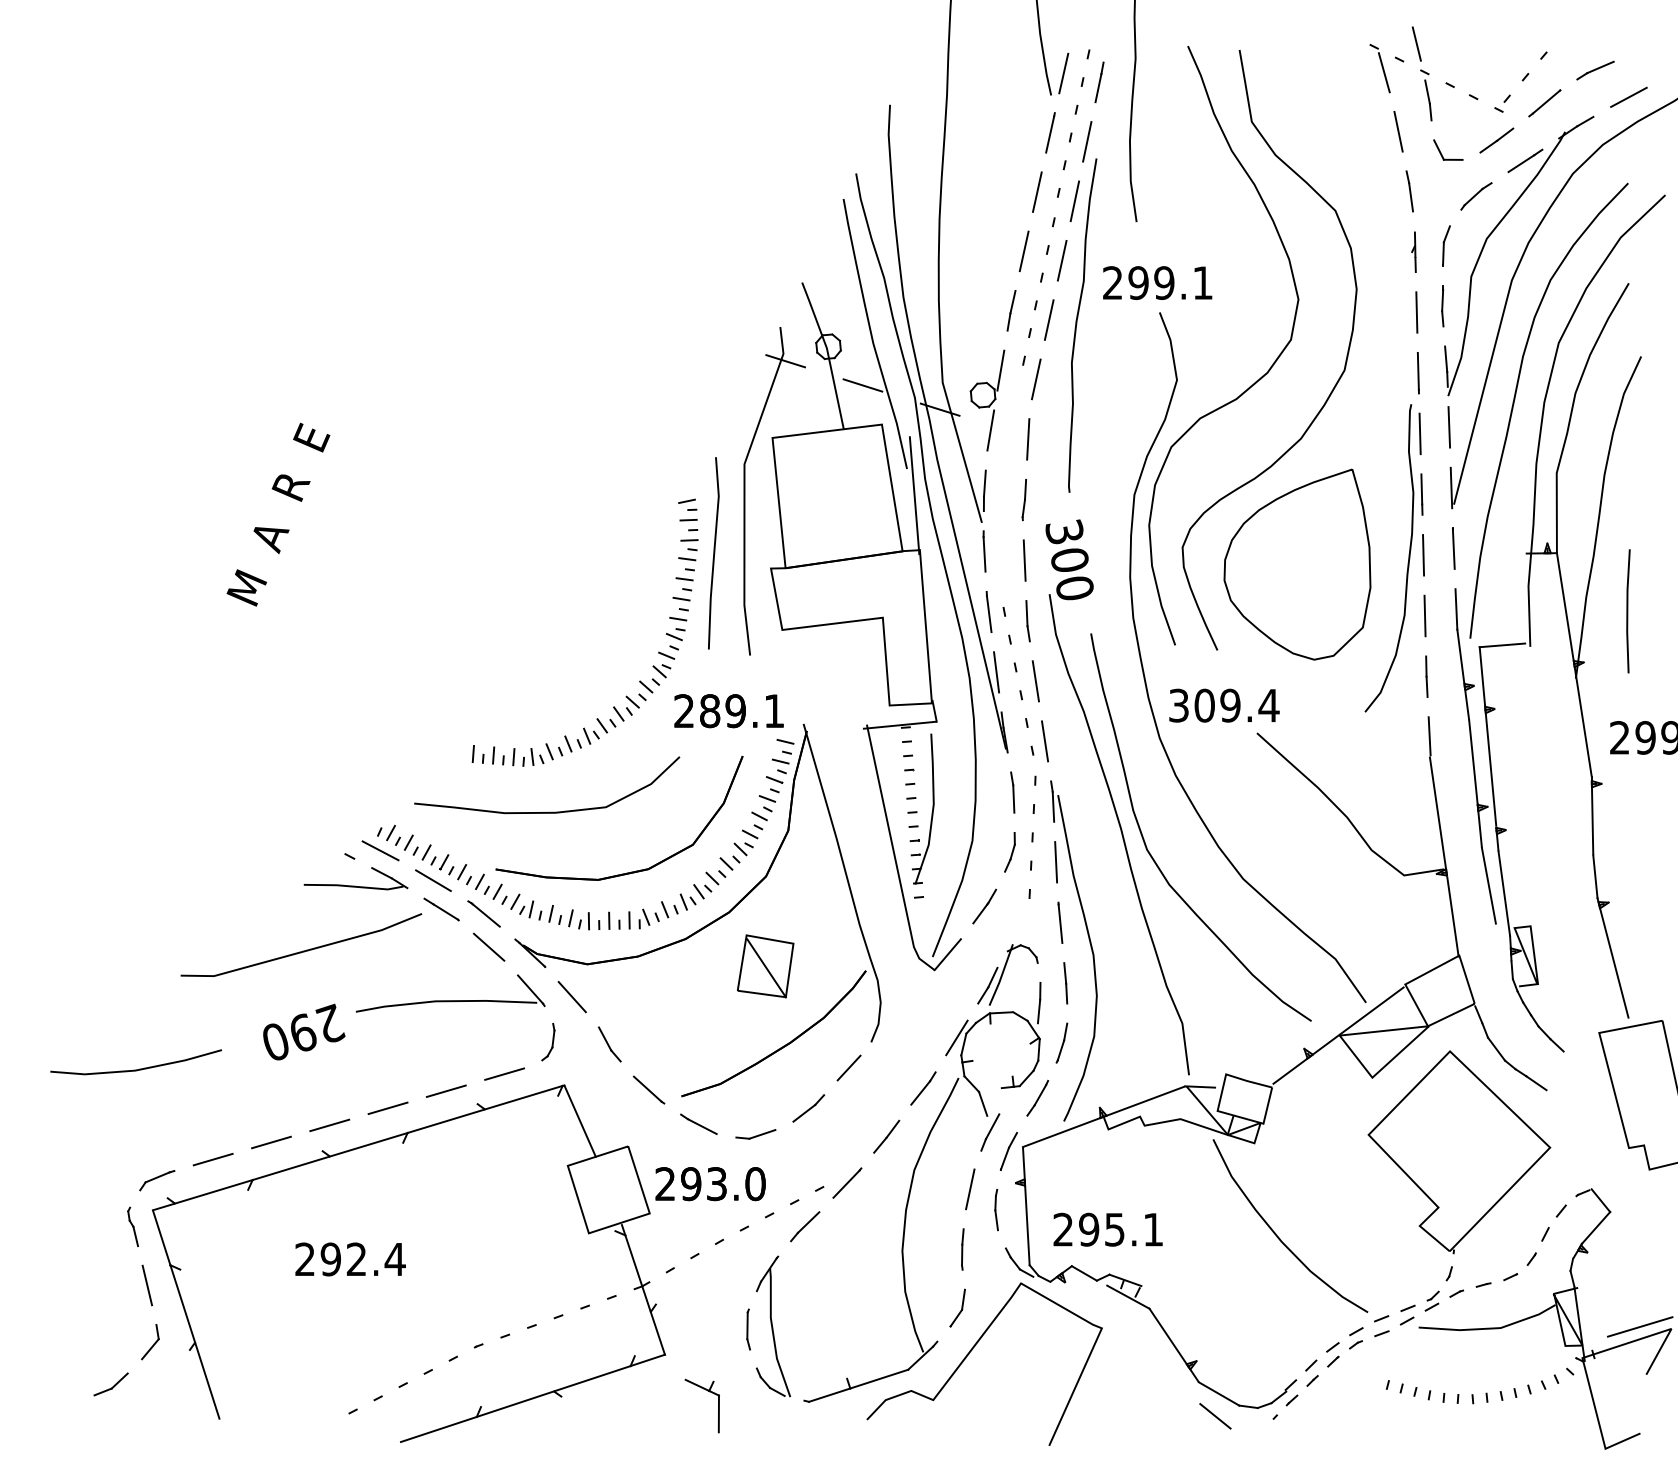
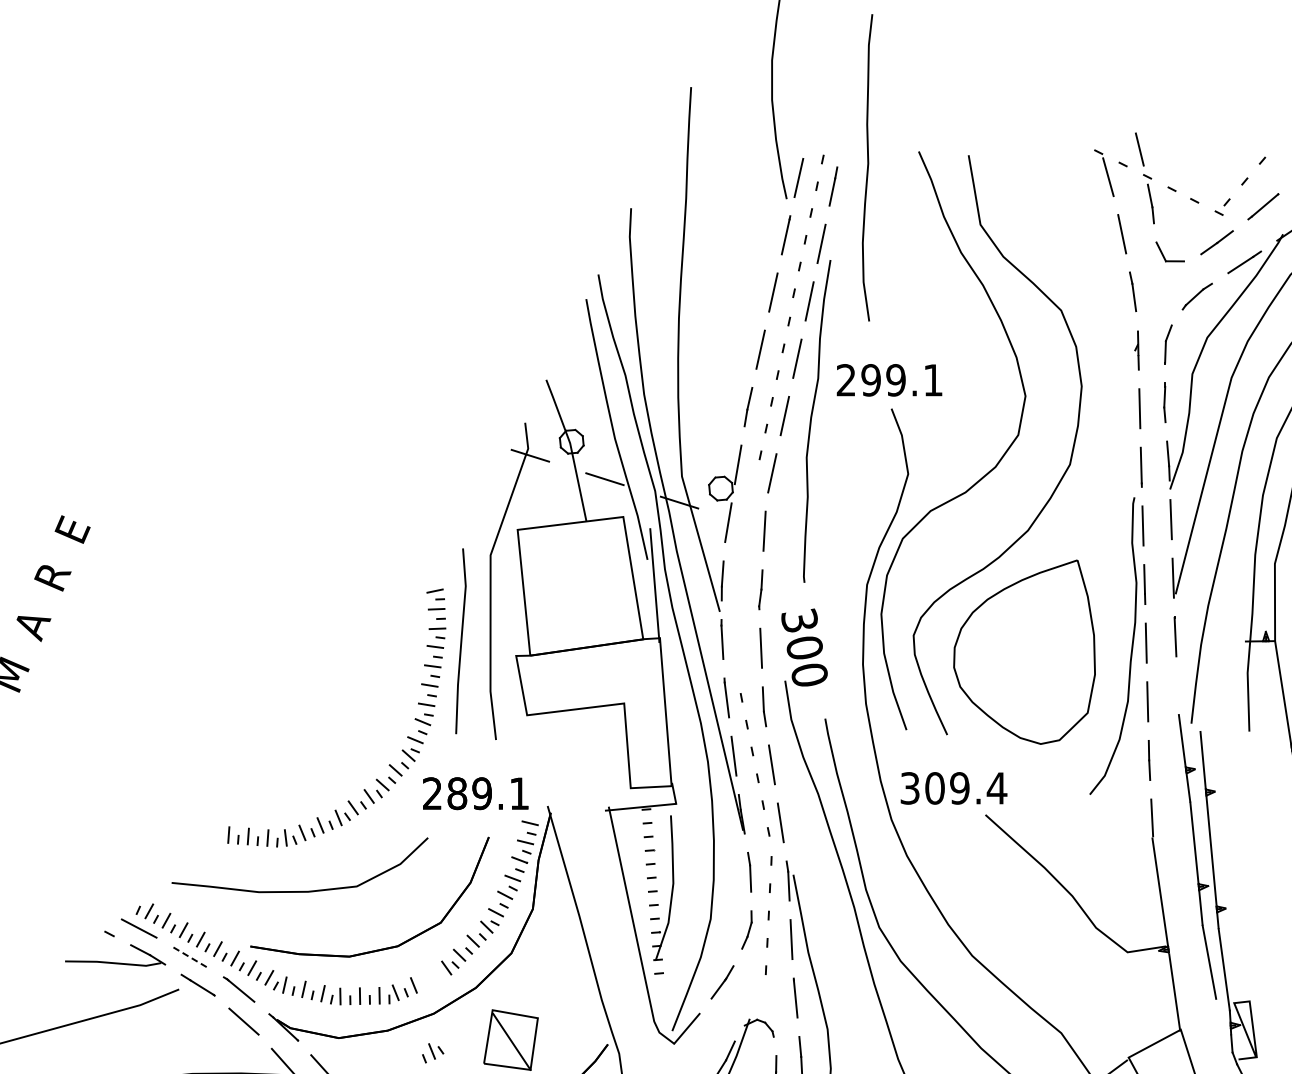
line: (1456, 609) -> (1178, 695), removed
line: (1502, 645) -> (1222, 730), removed
line: (433, 880) -> (190, 957), solid -> dashed
part: (684, 903) -> (432, 1052), moved

